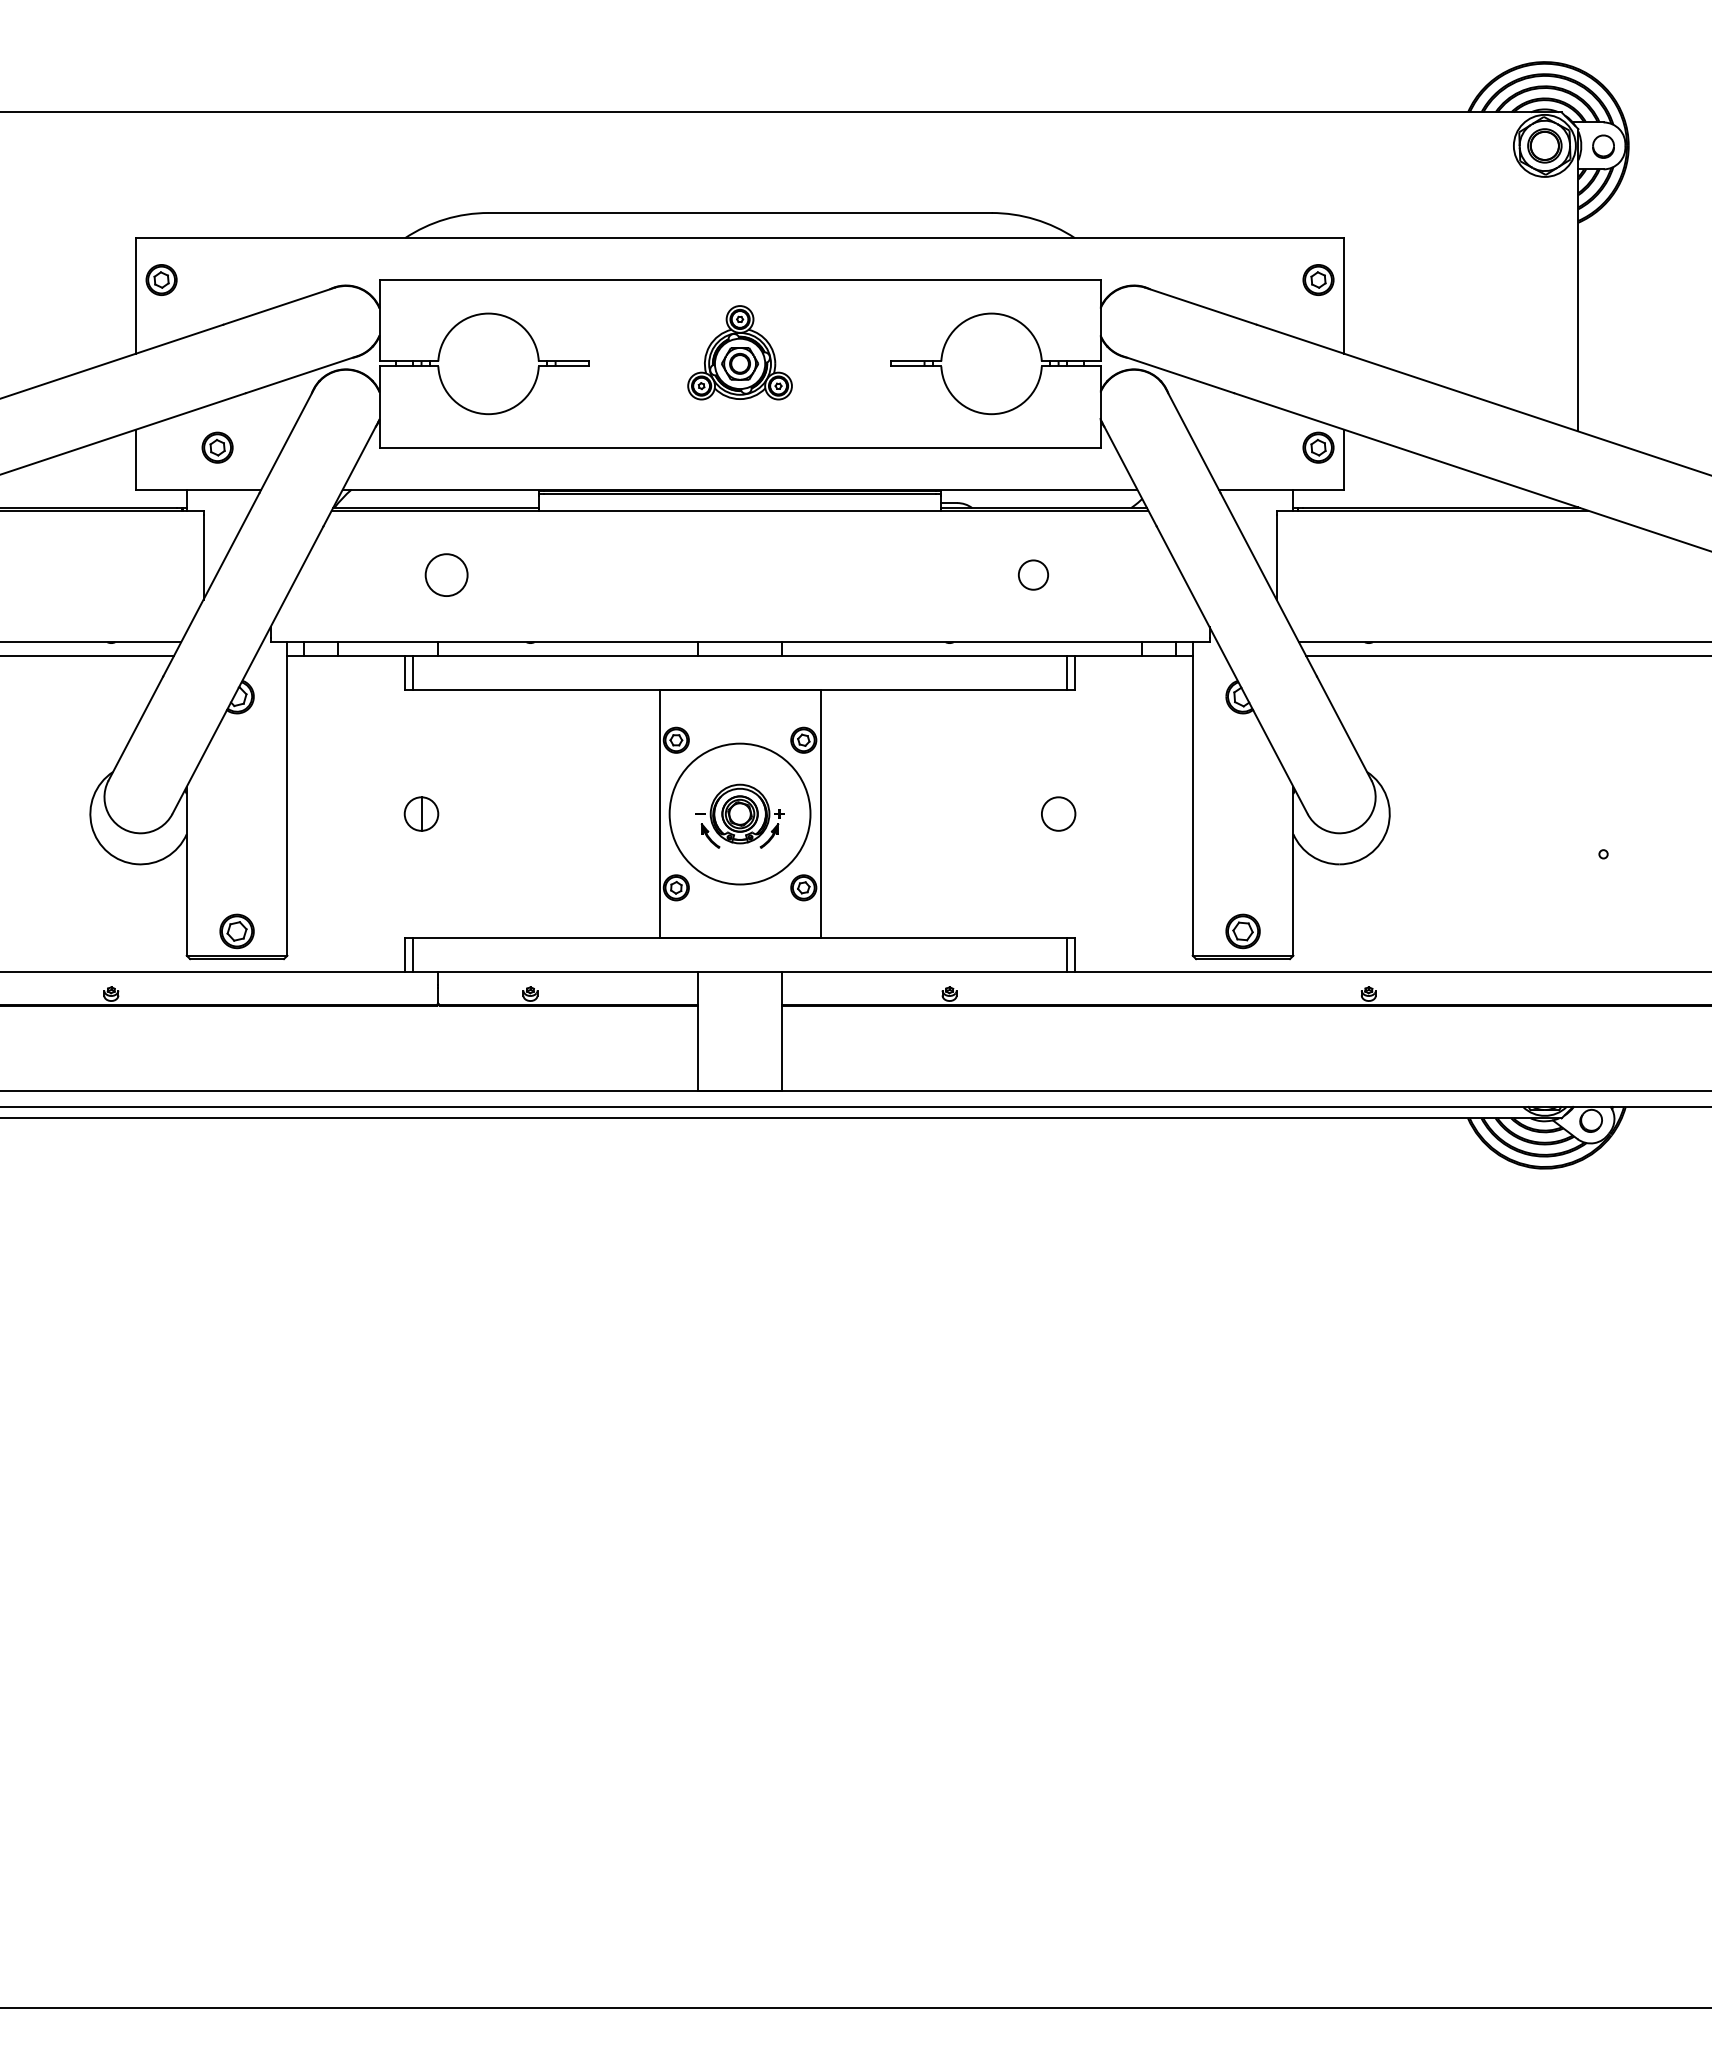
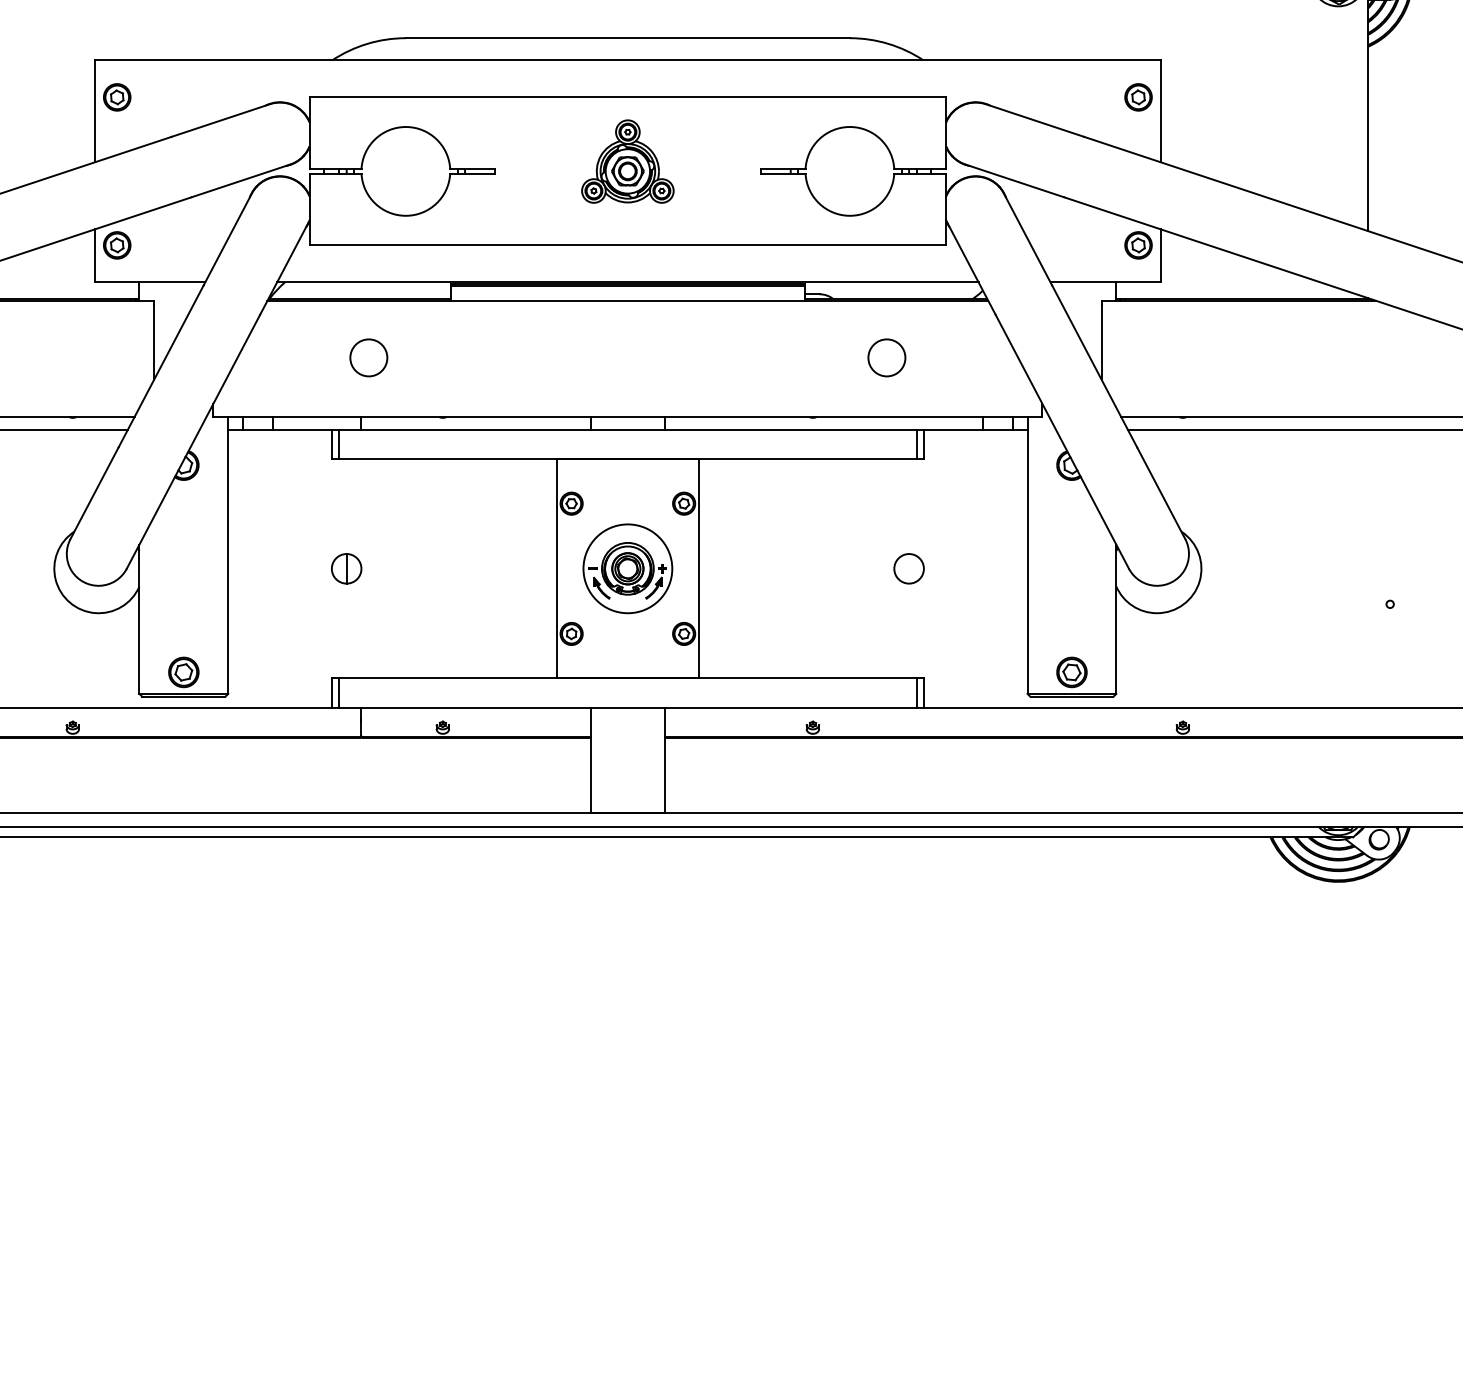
part: (217, 447) -> (117, 245), moved
circle: (1033, 574) -> (886, 357), size x1.43
circle: (739, 813) -> (627, 568), size x0.71

